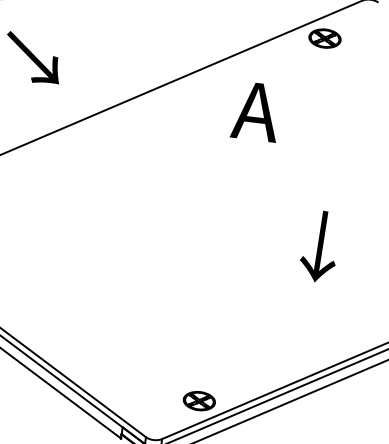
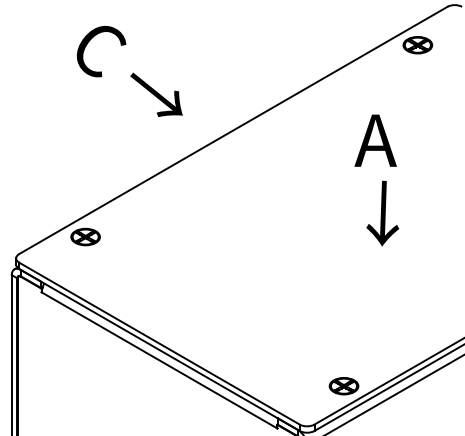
text: (256, 111) -> (375, 140), moved
text: (319, 246) -> (382, 213), moved

